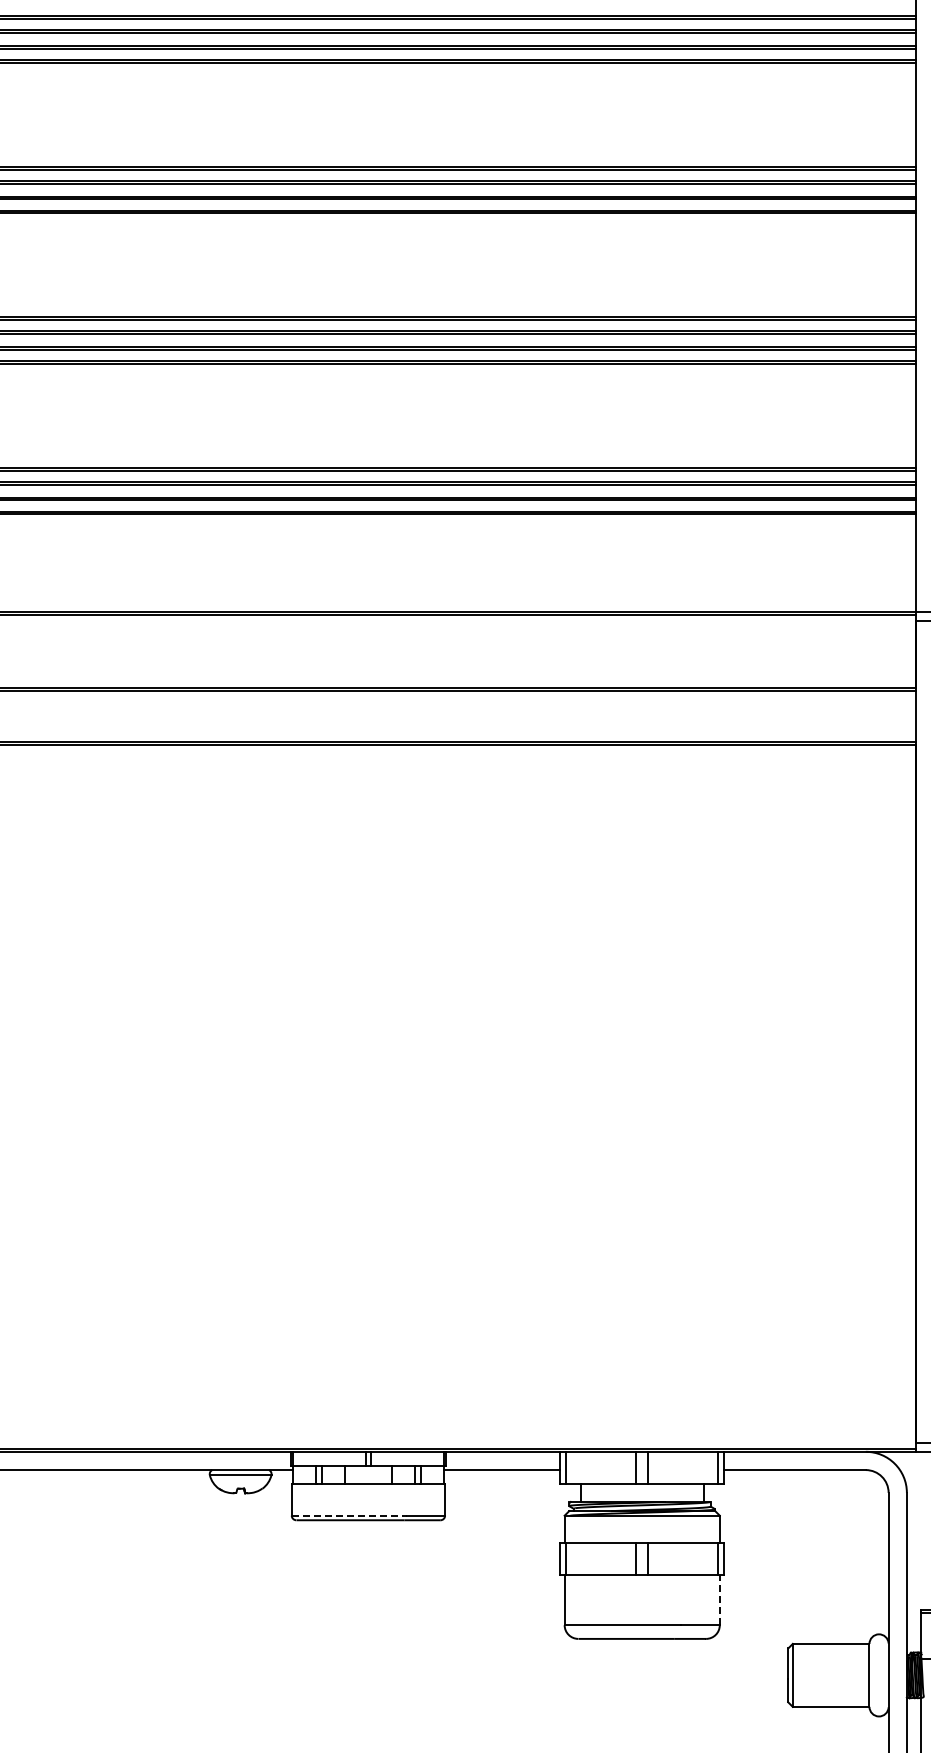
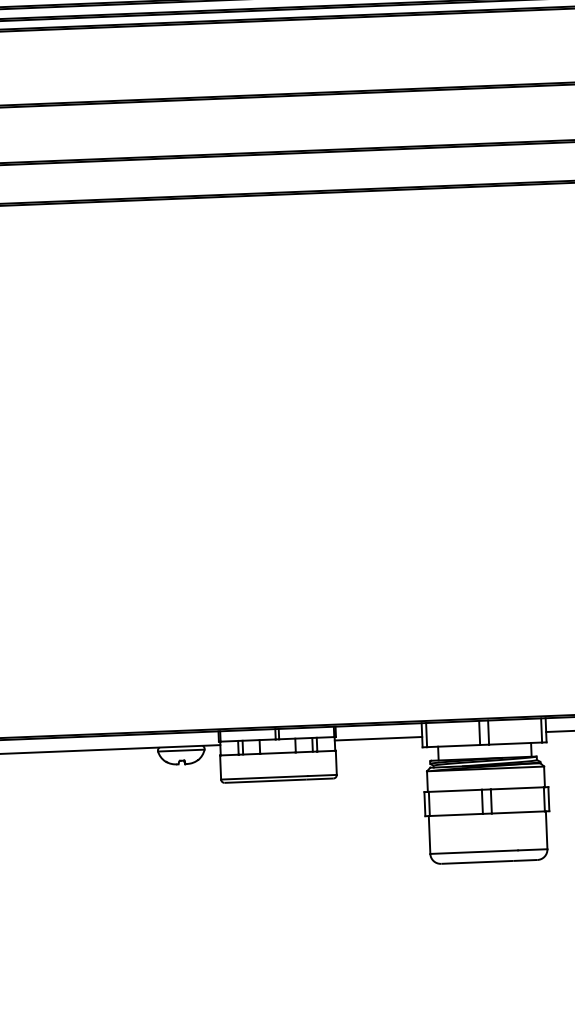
line: (349, 1515) -> (264, 777), dashed -> solid
line: (719, 1599) -> (546, 829), dashed -> solid

